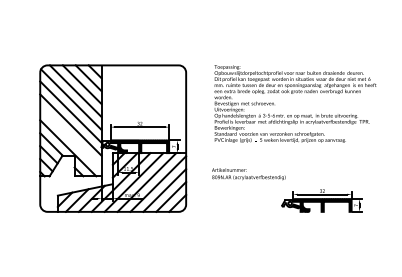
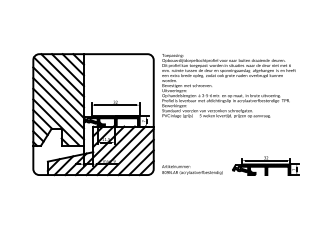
text: (294, 103) -> (228, 85), moved
line: (70, 137) -> (58, 113), added
text: (248, 173) -> (192, 169), moved

